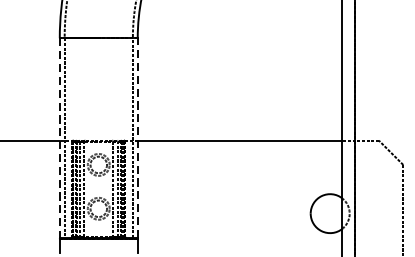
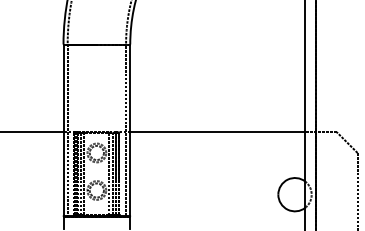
line: (59, 138) -> (63, 130), dashed -> solid
line: (138, 138) -> (130, 130), dashed -> solid

